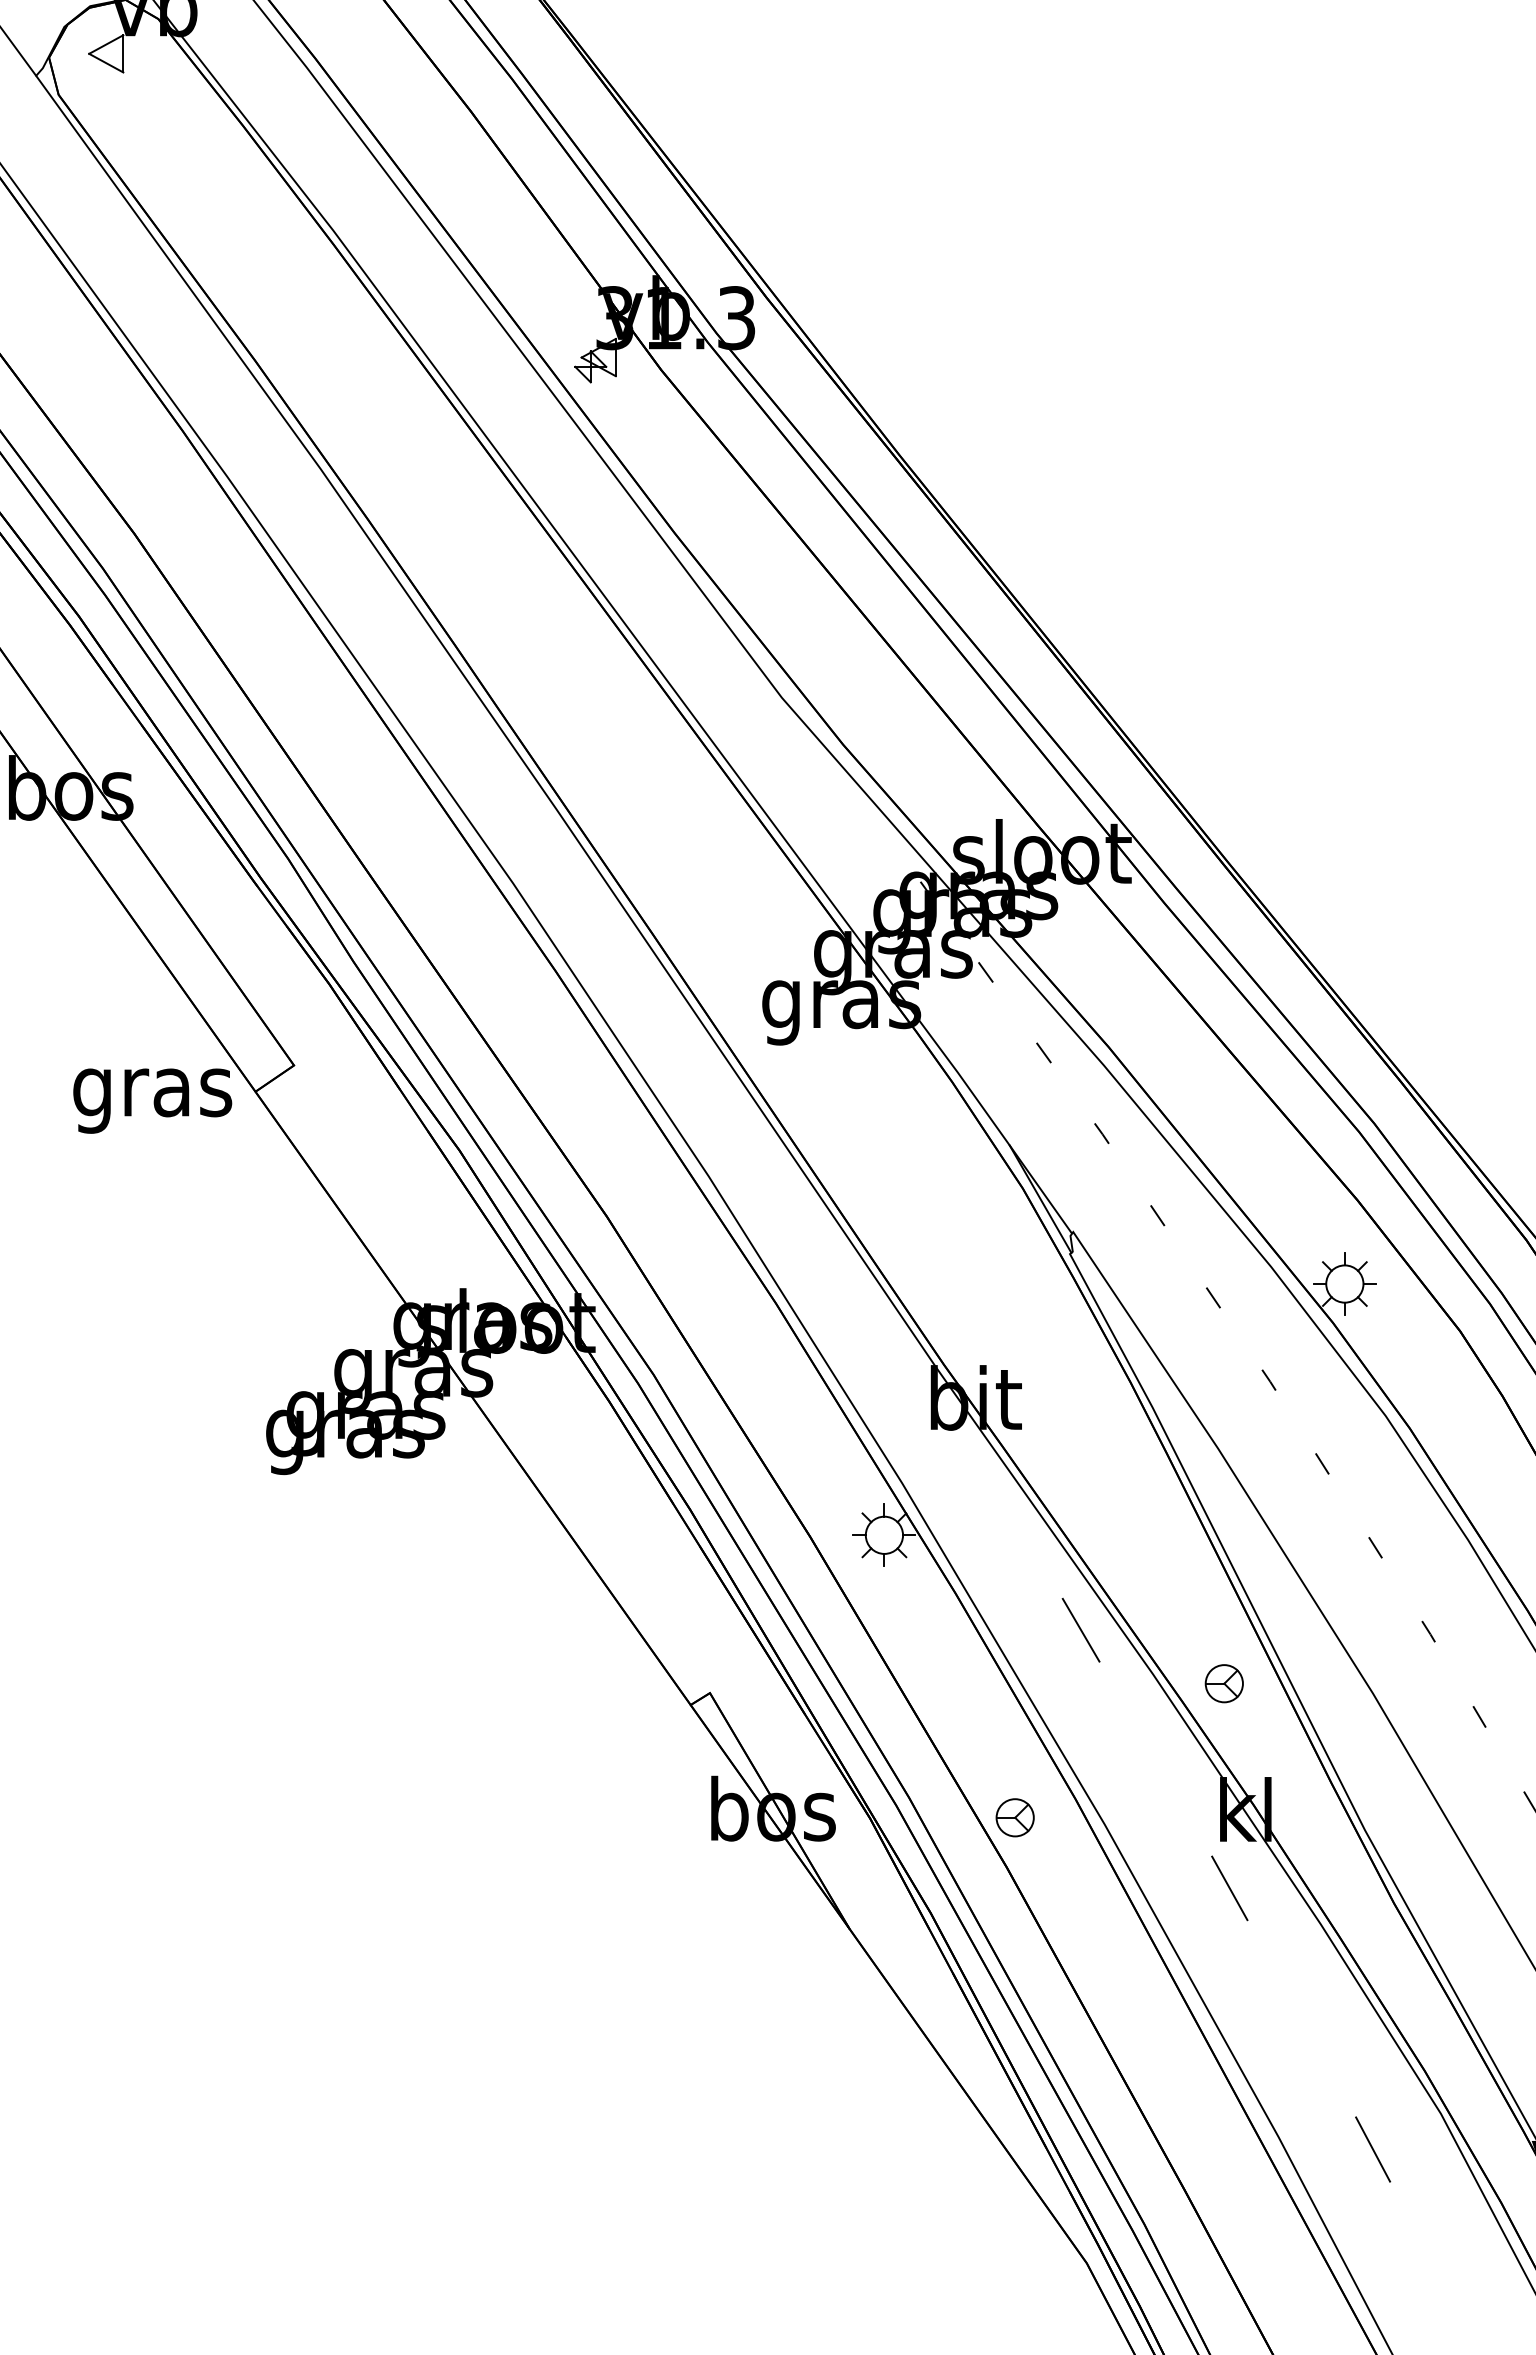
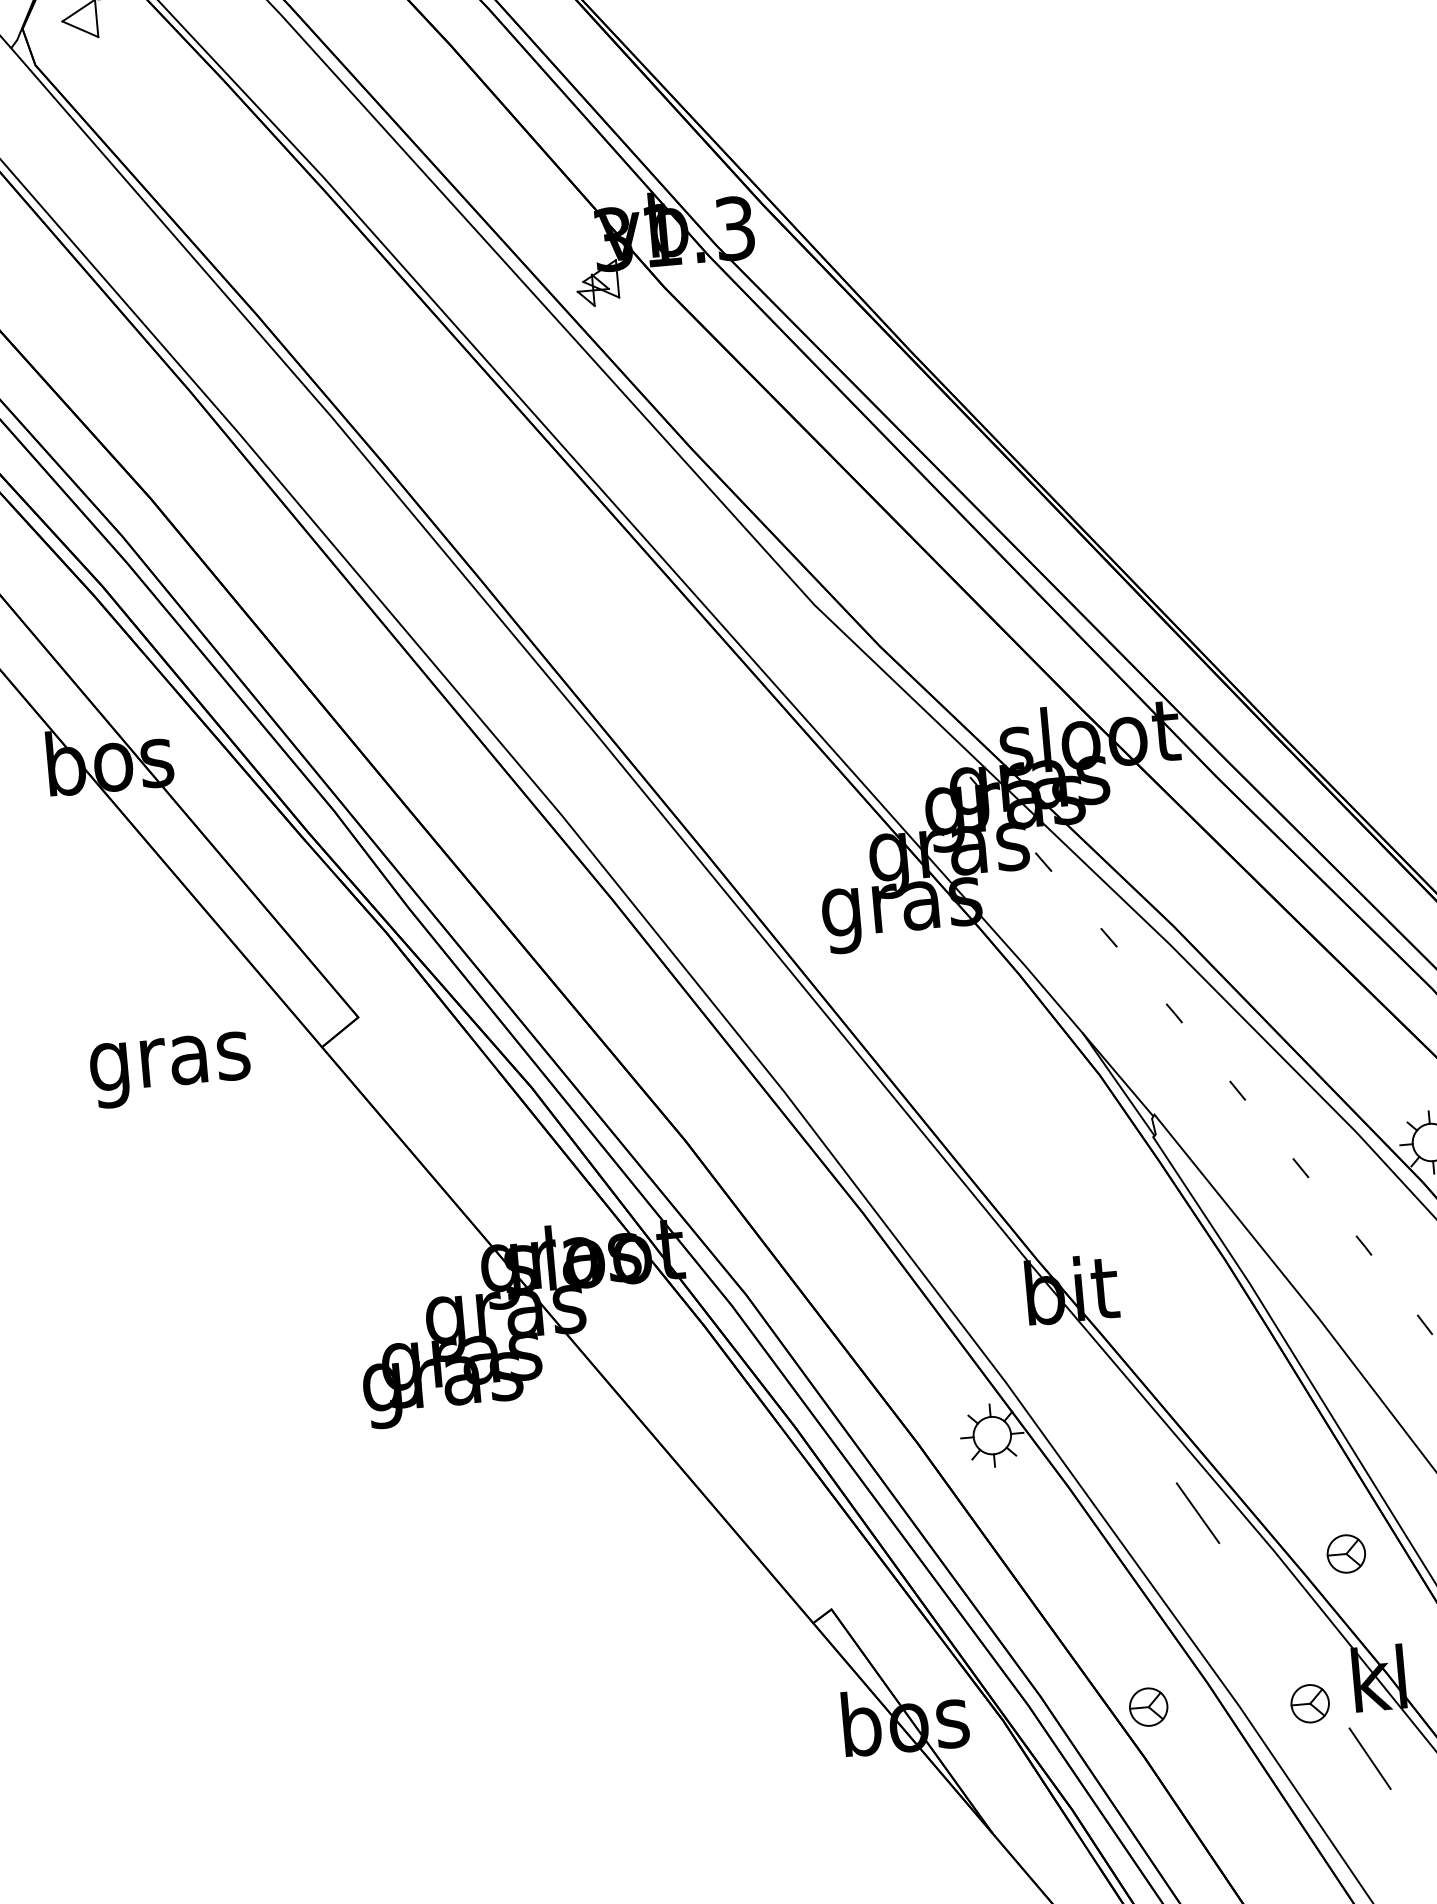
text: (152, 1100) -> (170, 1069), moved
part: (1174, 1828) -> (1309, 1703), added

